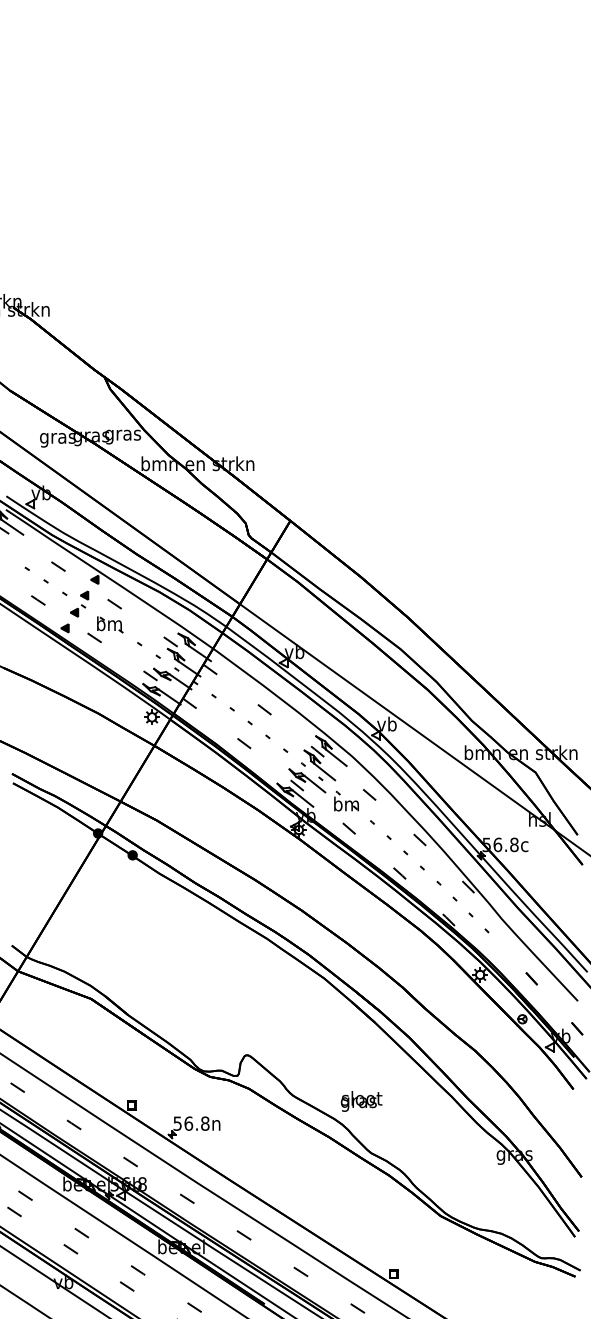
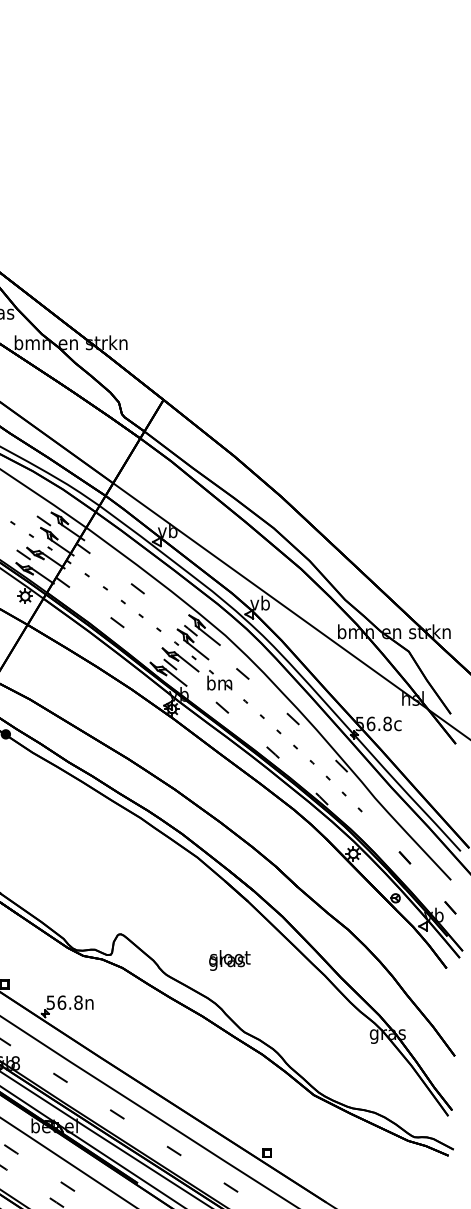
text: (361, 1101) -> (229, 960), moved

